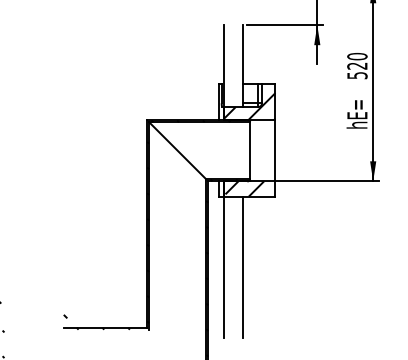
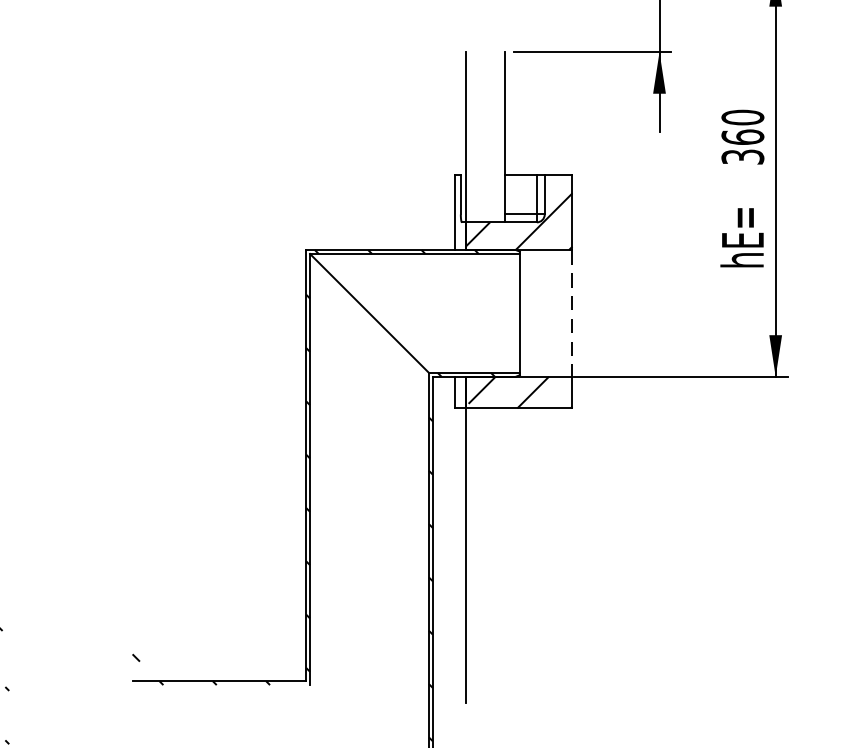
text: (357, 70) -> (743, 146), 520 -> 360
line: (275, 151) -> (572, 314), solid -> dashed
line: (243, 267) -> (506, 555), removed

